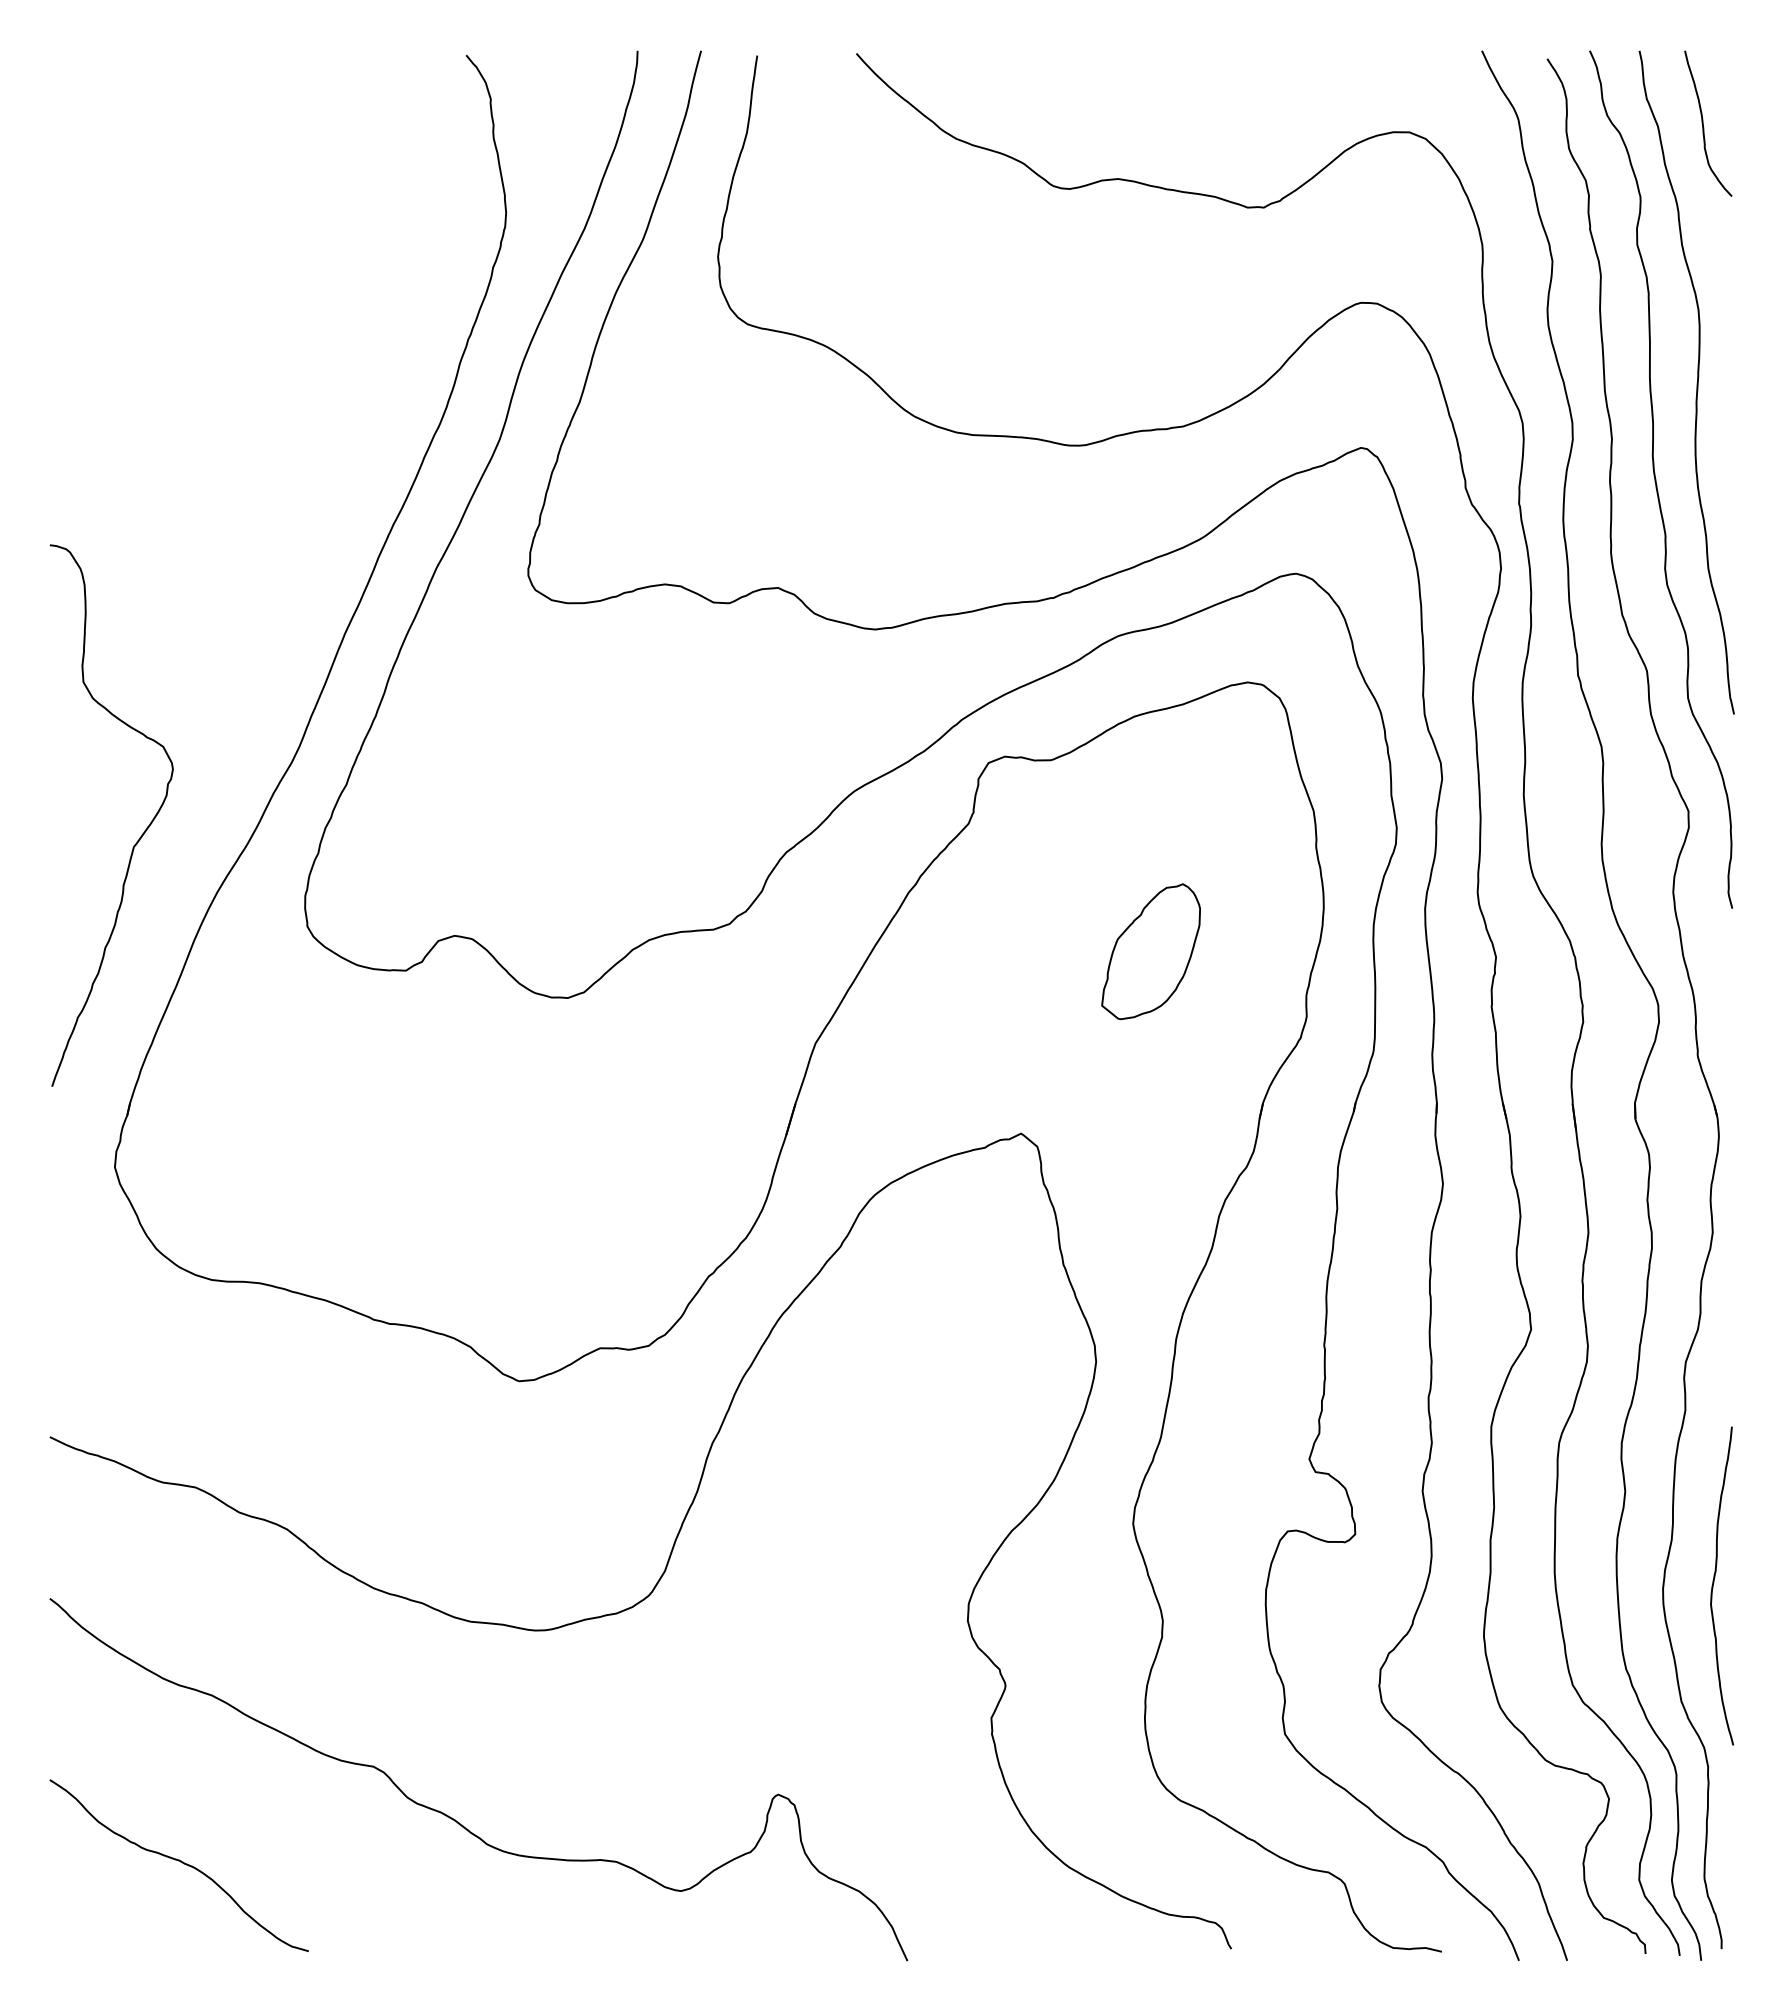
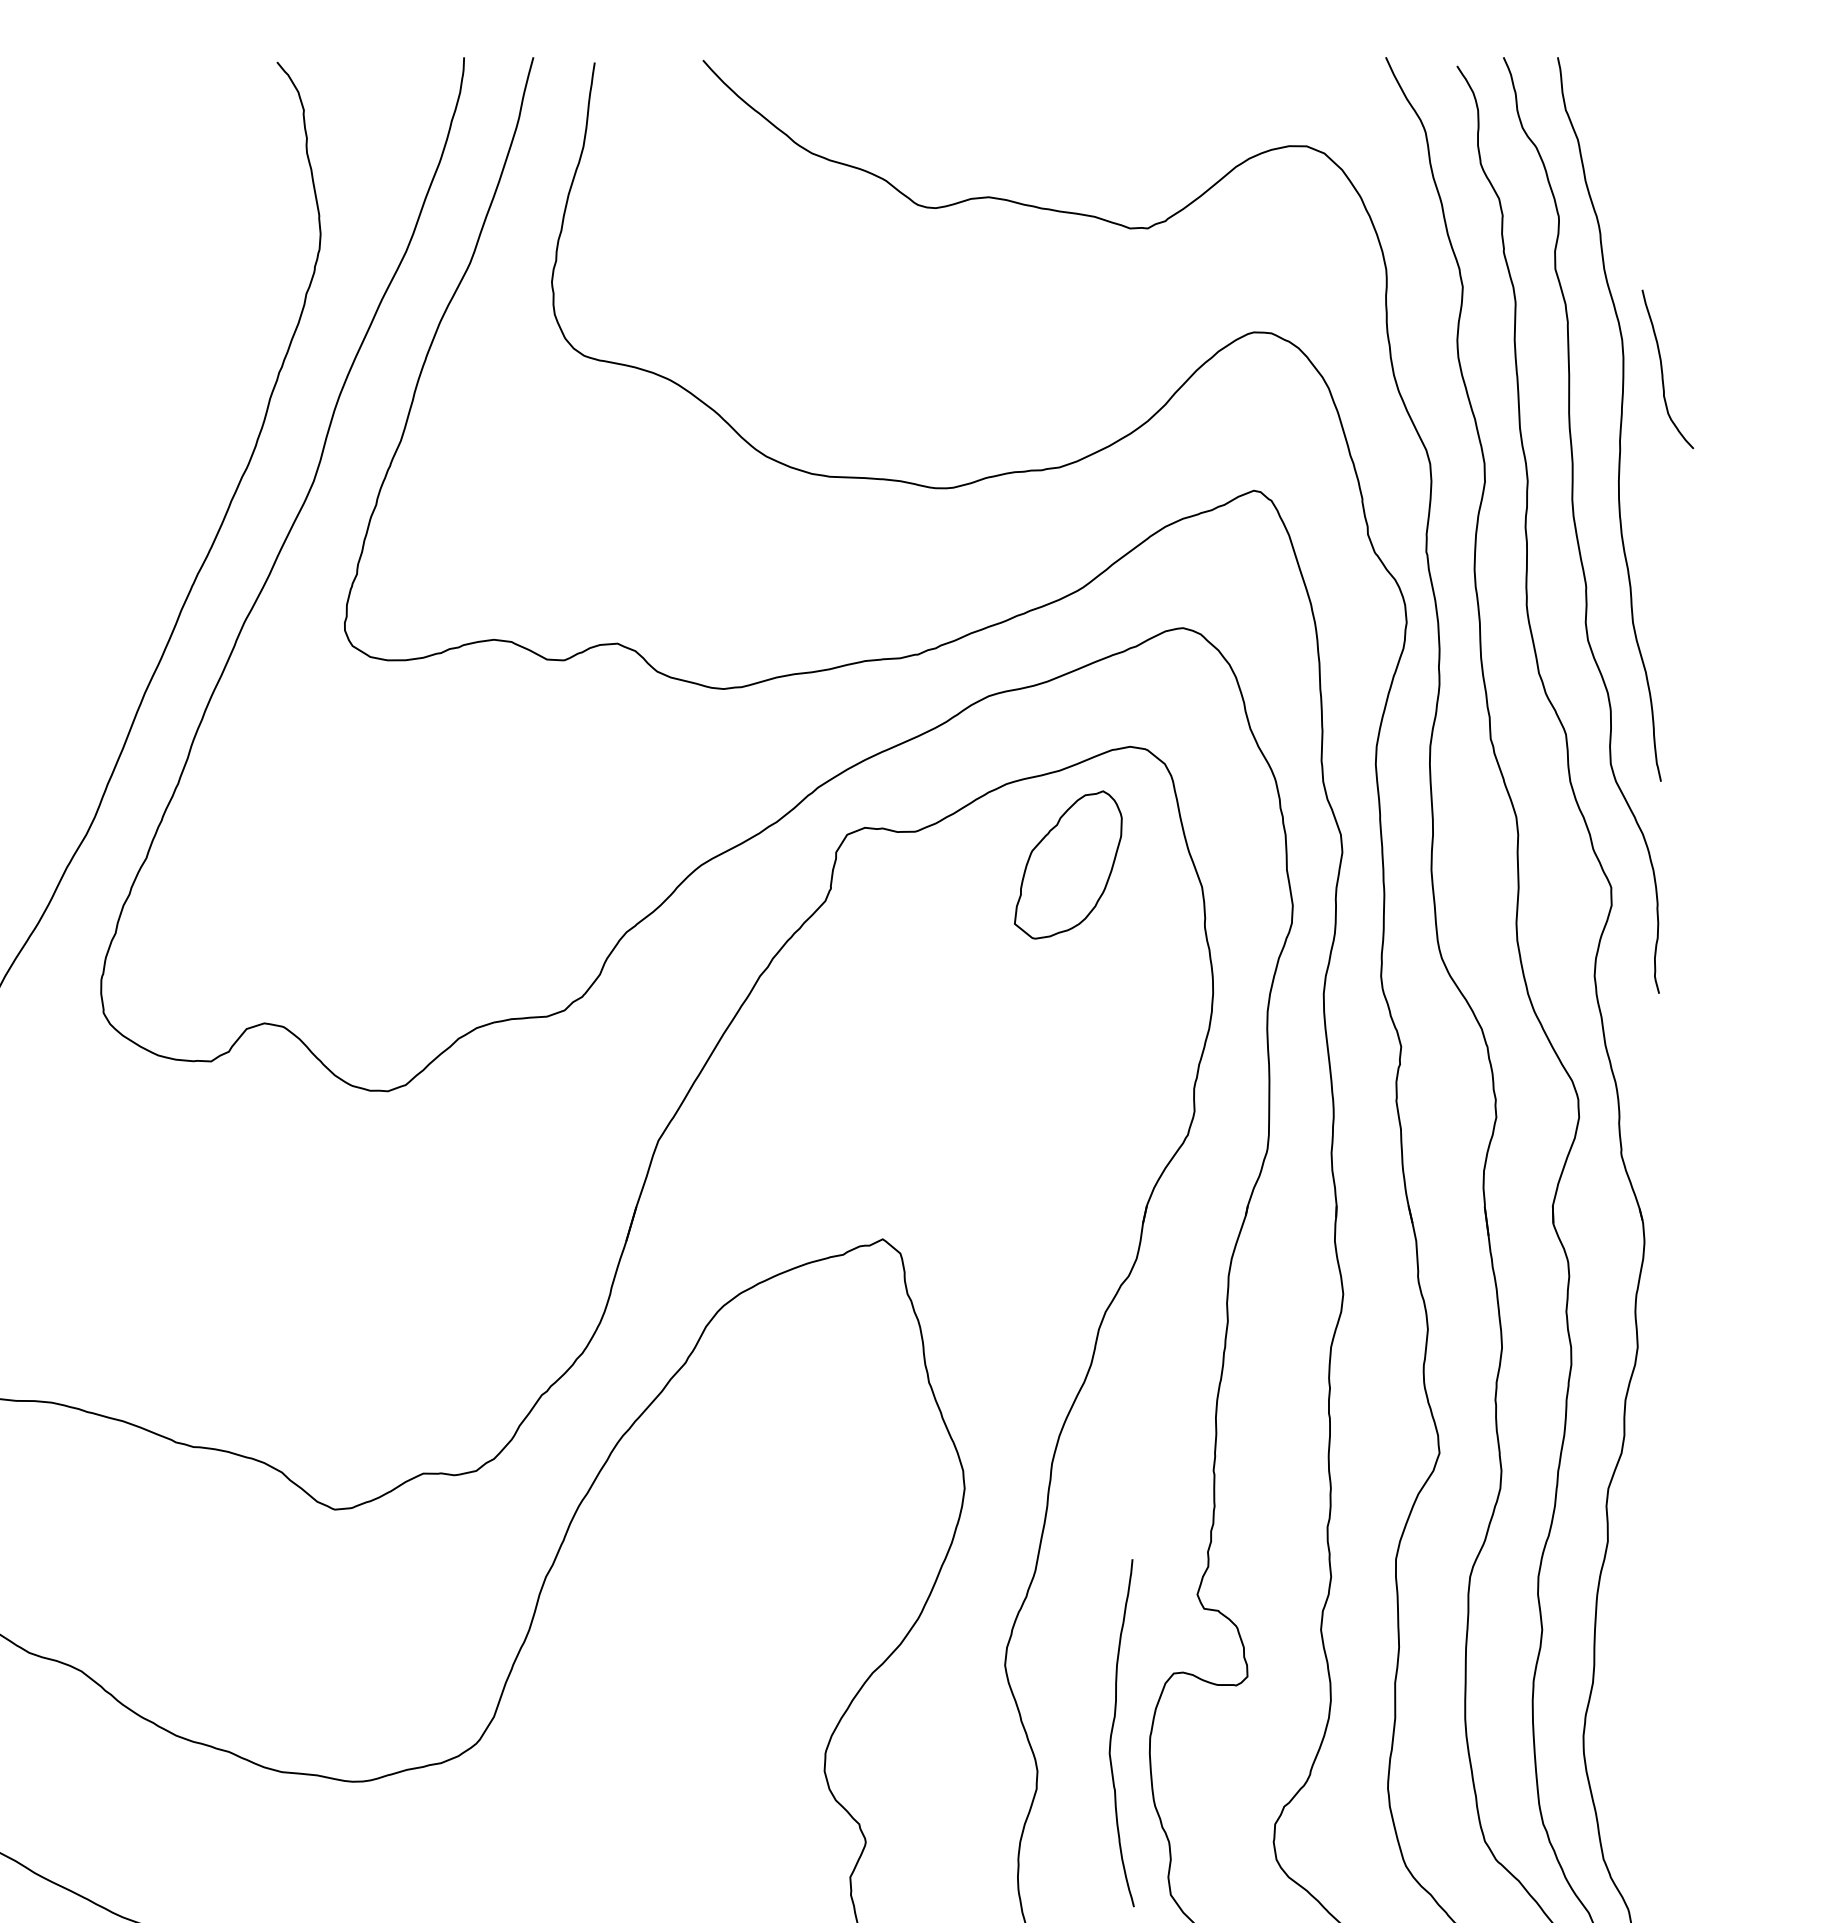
curve: (1703, 123) -> (1662, 369), moved
part: (1150, 951) -> (1067, 864), moved
curve: (1714, 1583) -> (1113, 1730), moved

